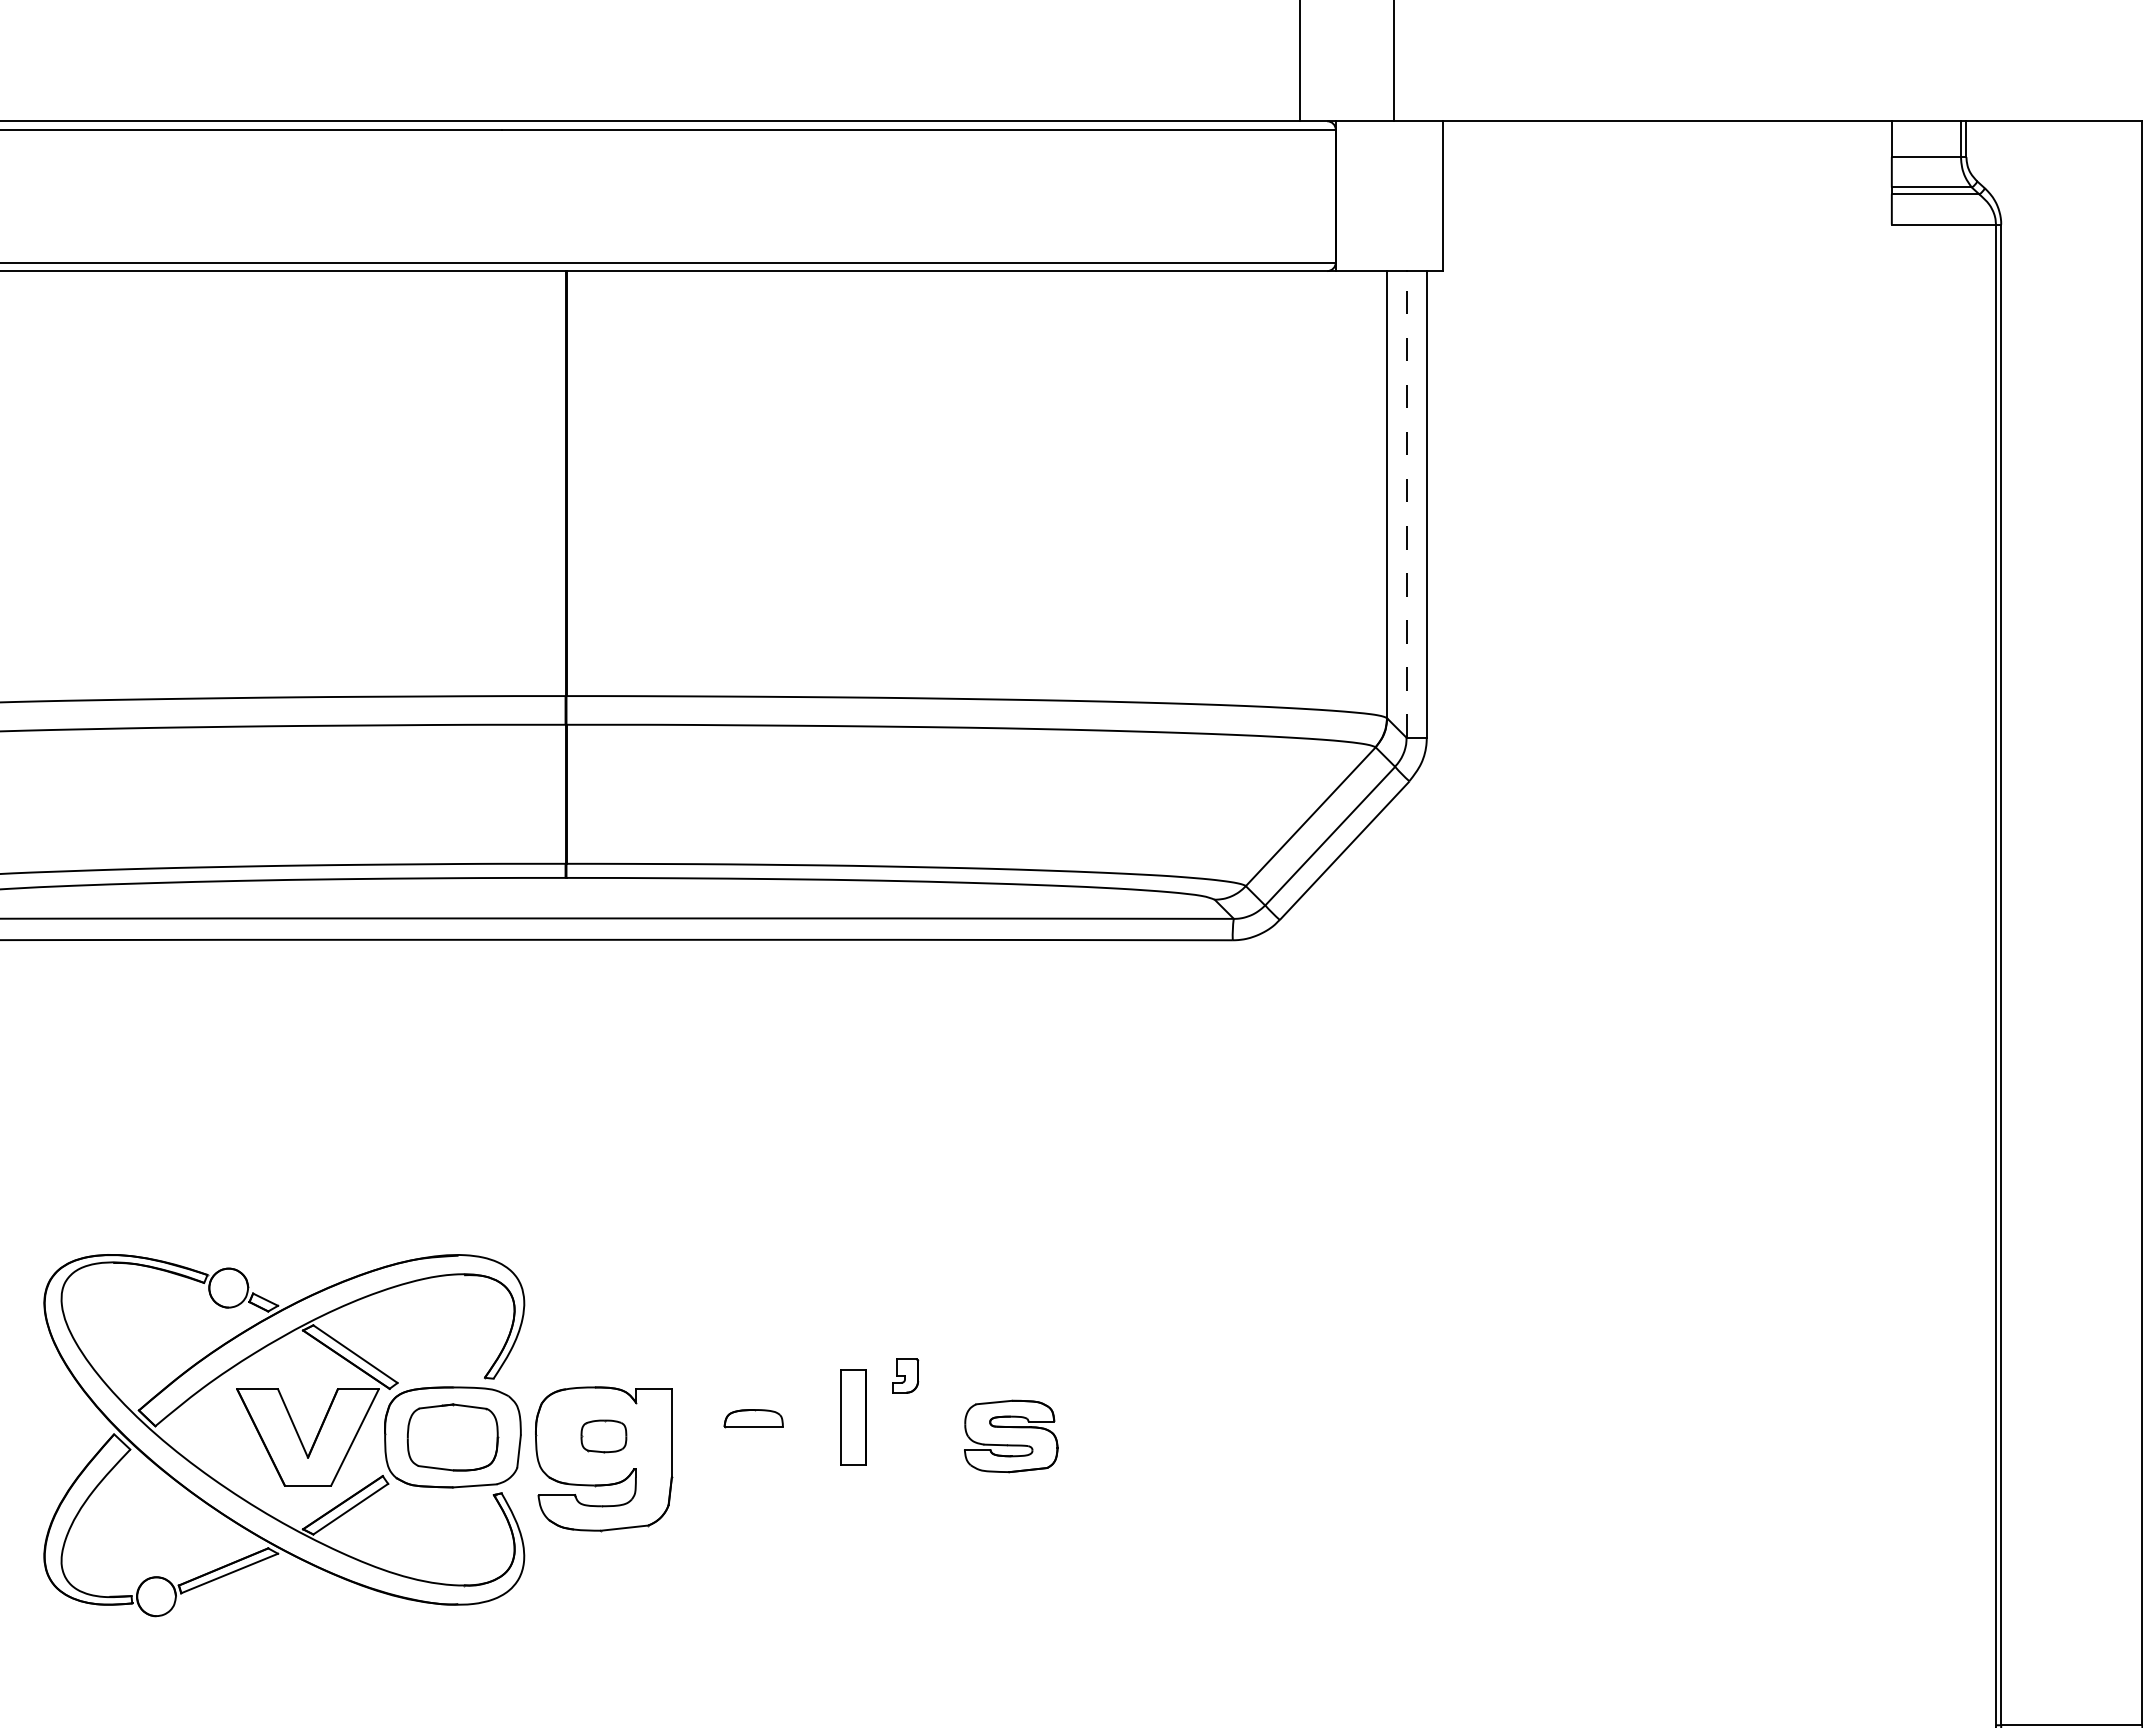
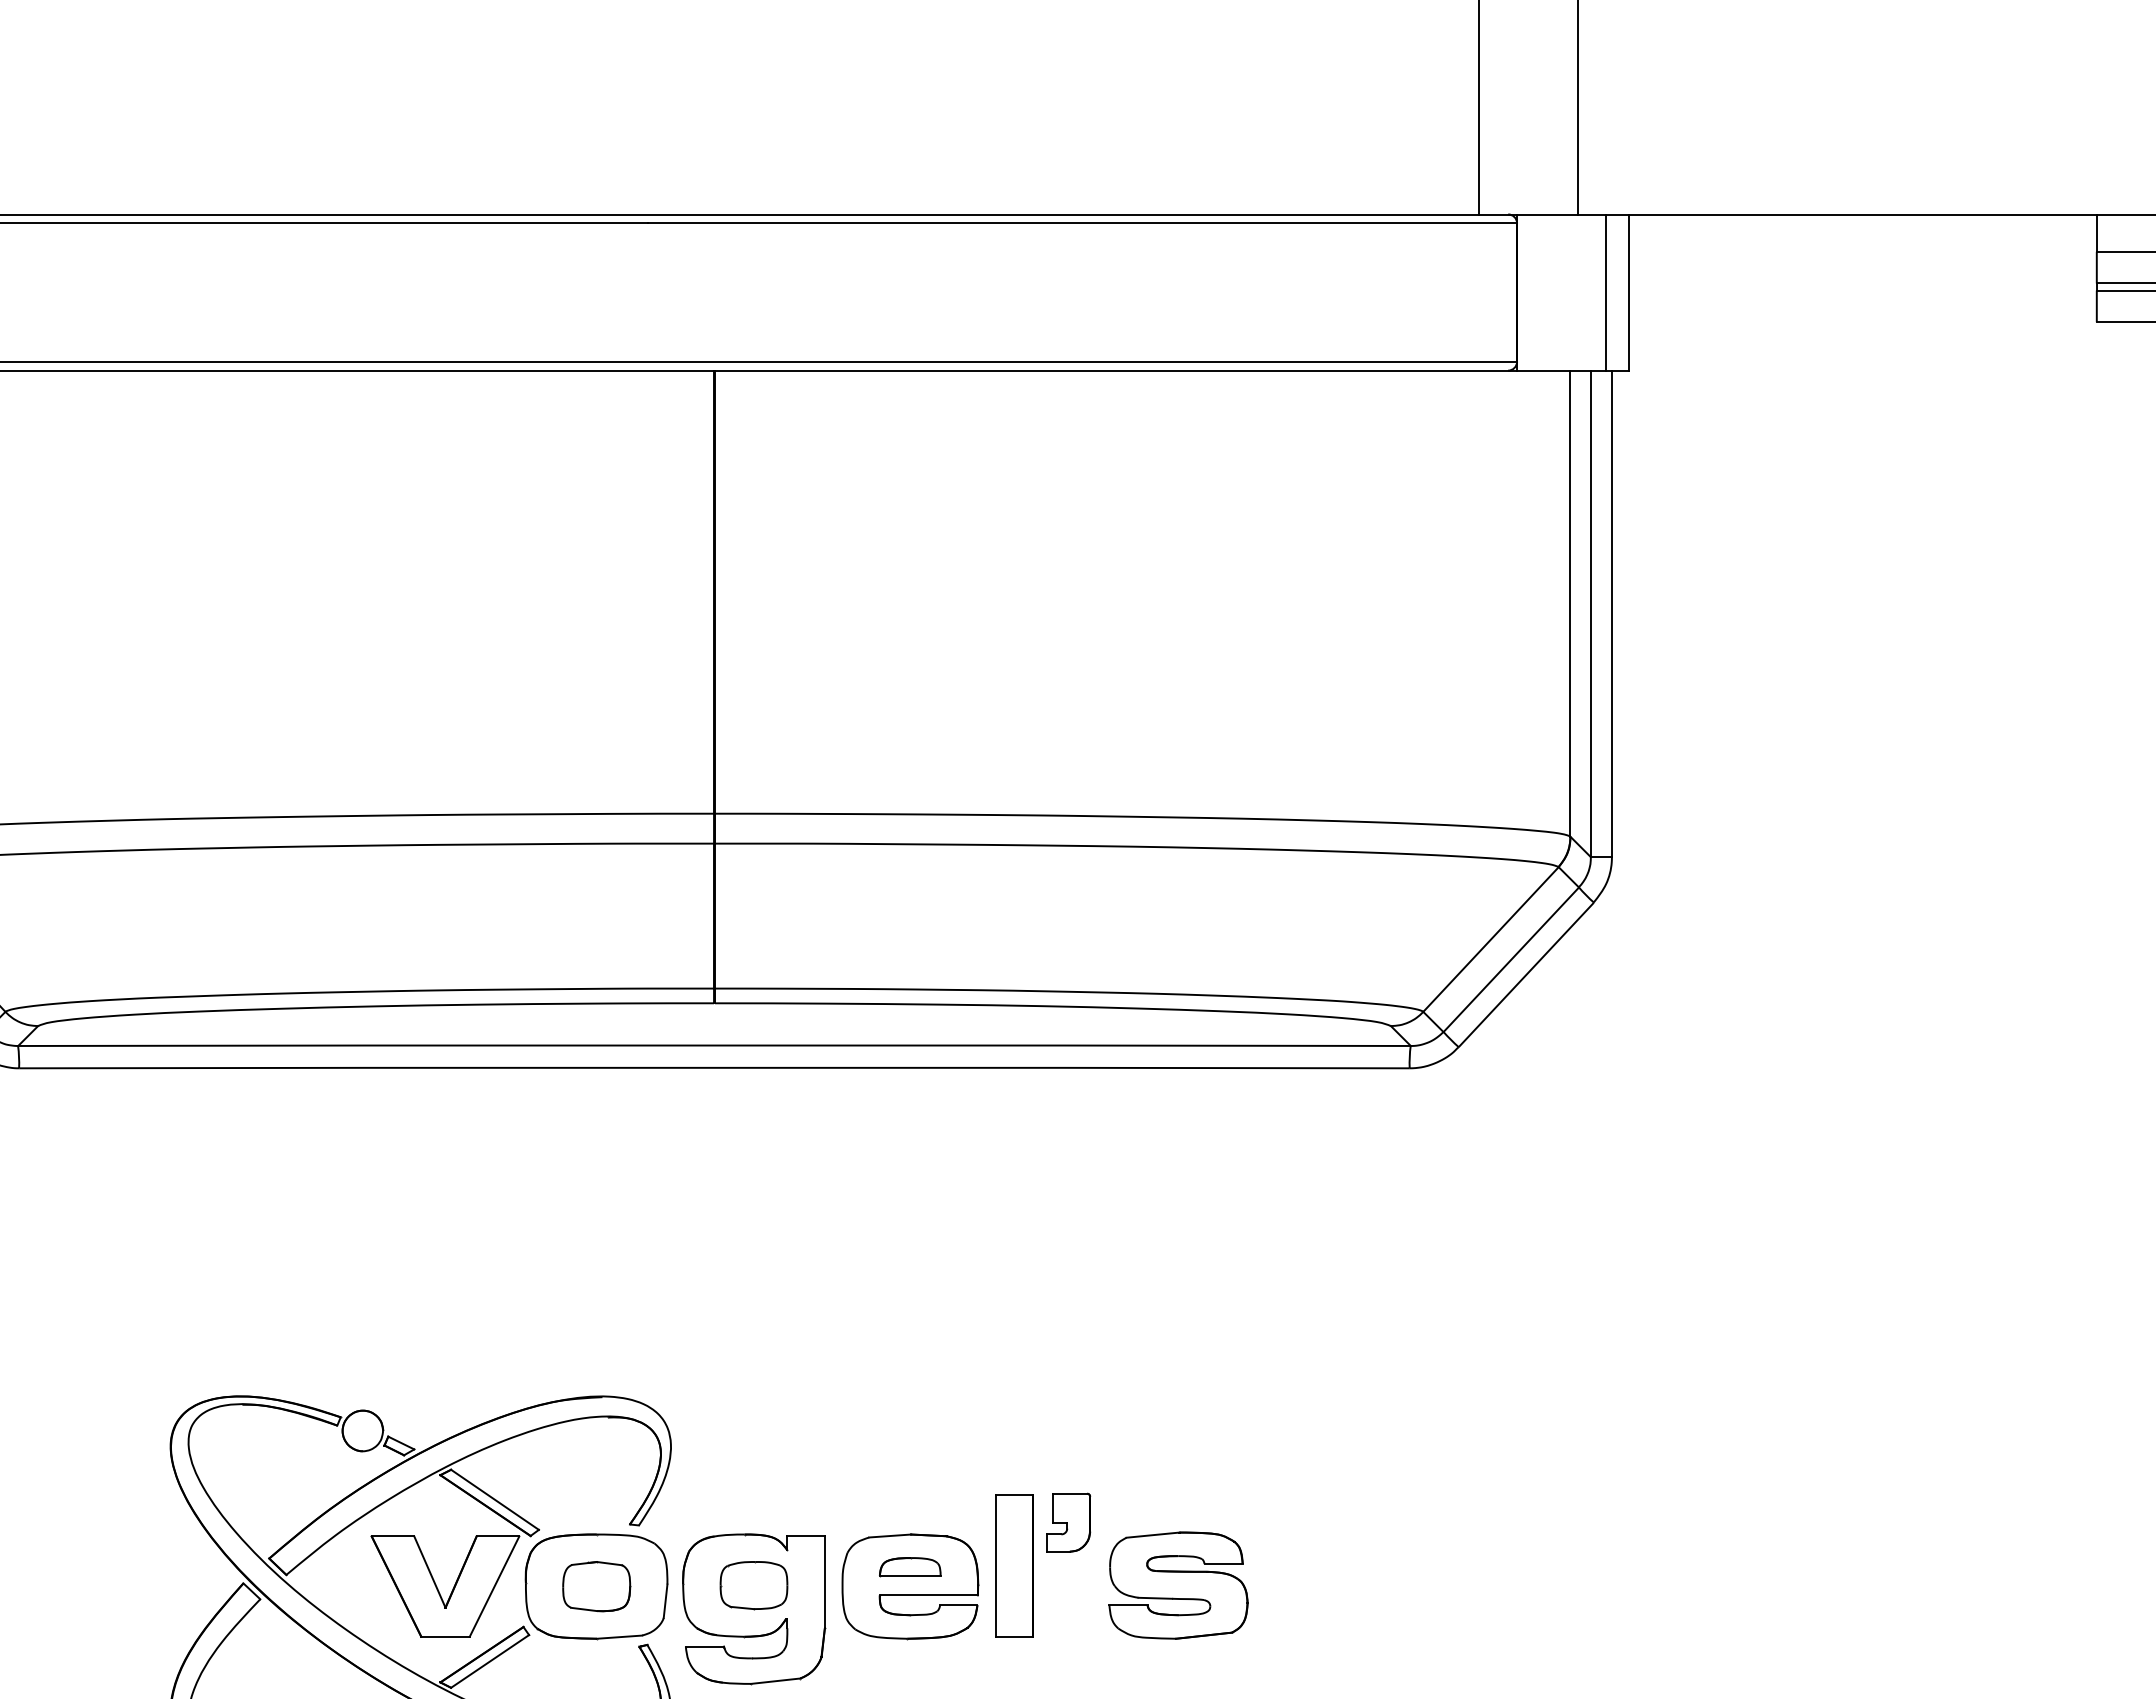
line: (1421, 196) -> (1606, 292), added
line: (1406, 503) -> (1590, 612), dashed -> solid
part: (905, 1375) -> (1068, 1522), size x1.67
part: (853, 1417) -> (1014, 1565), size x1.43
part: (453, 1436) -> (597, 1585), size x0.71
part: (603, 1436) -> (753, 1585), size x1.43
part: (1011, 1436) -> (1178, 1585), size x1.43
part: (753, 1437) -> (909, 1586), added

